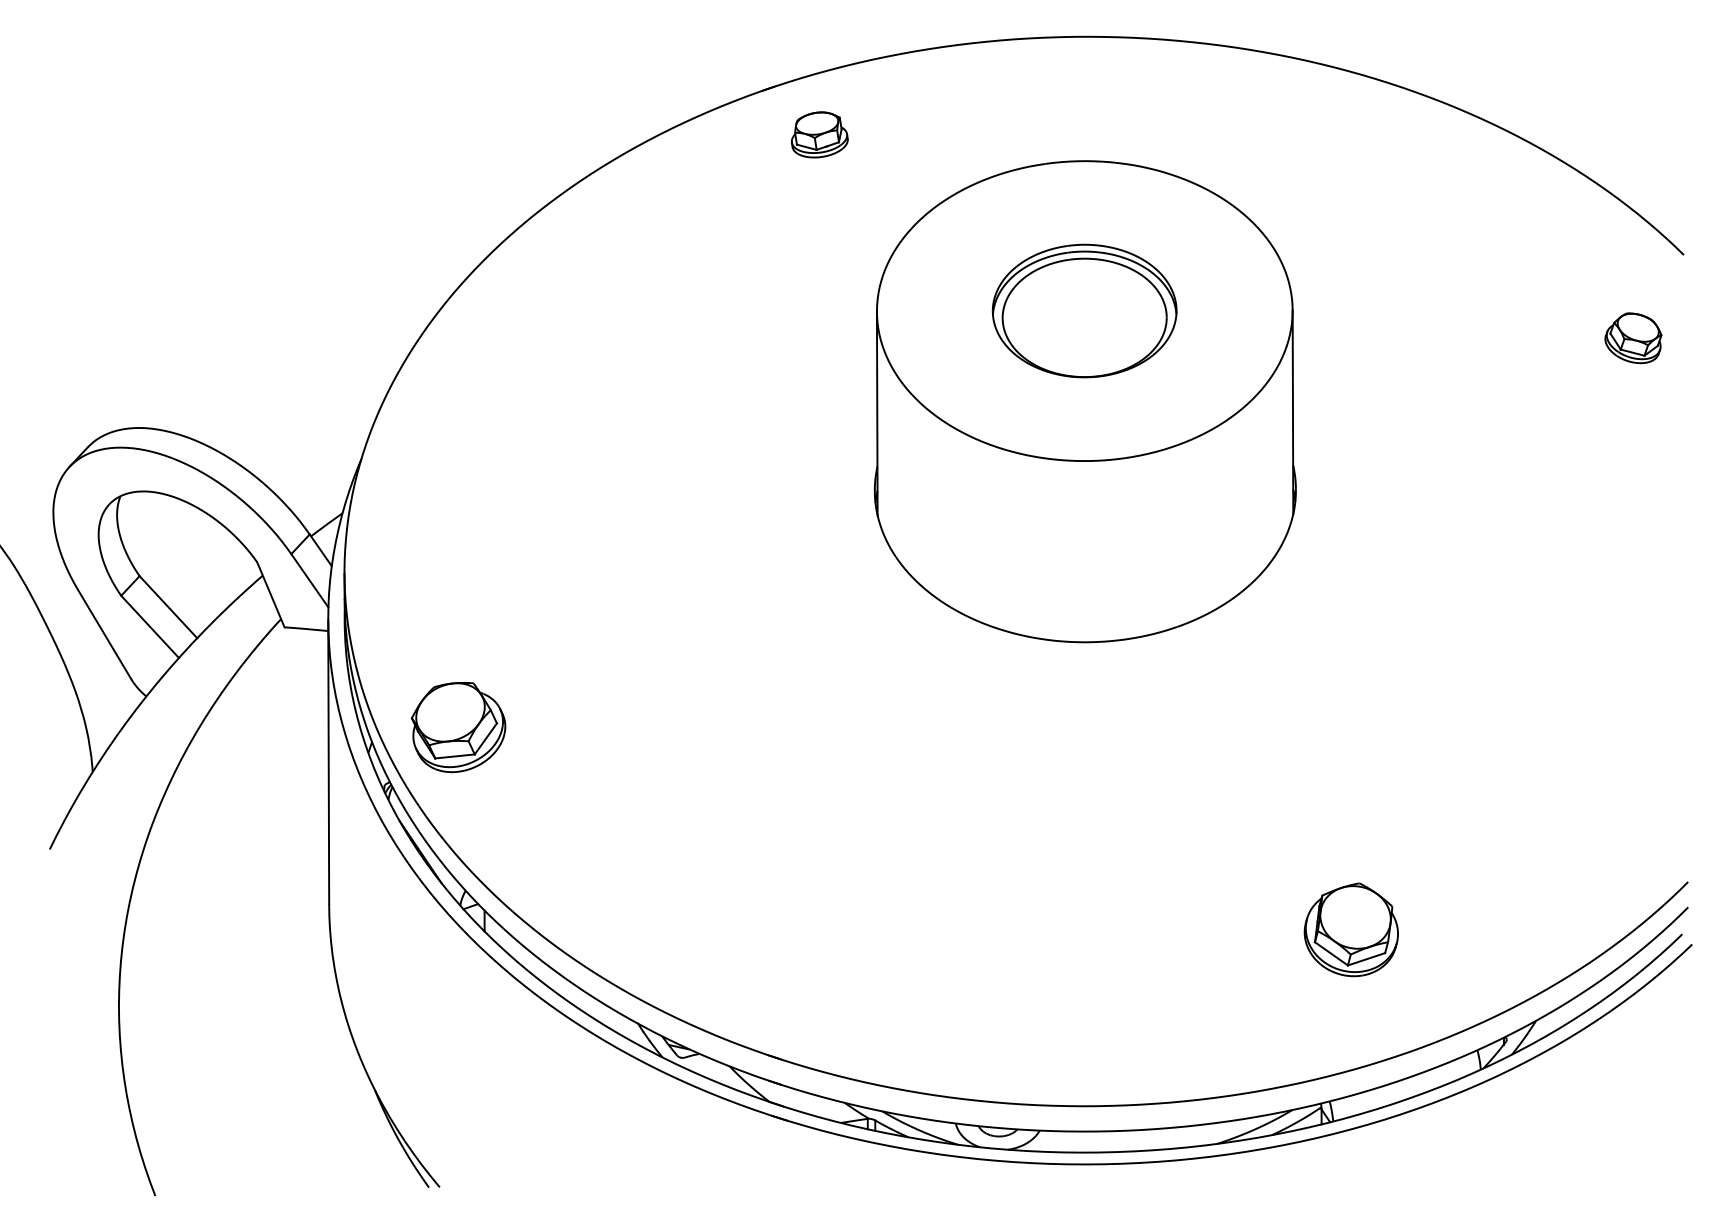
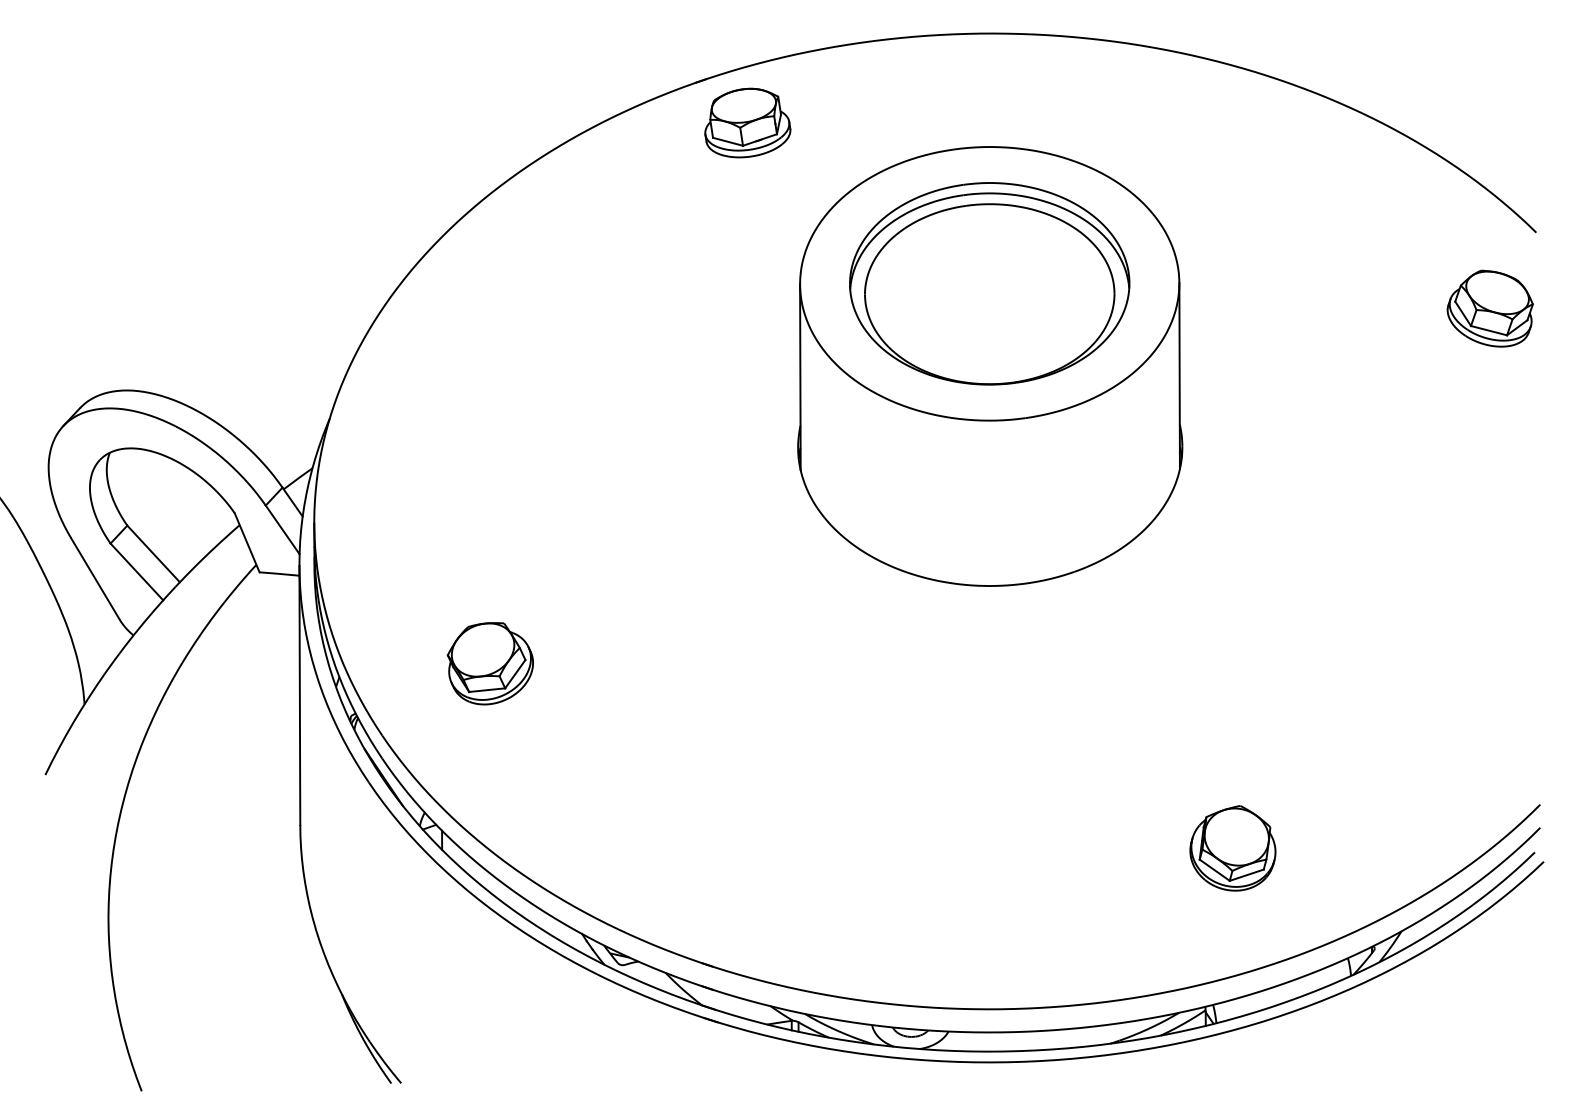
part: (819, 134) -> (747, 122), size x1.67
part: (1084, 310) -> (989, 283), size x1.67
part: (1633, 337) -> (1490, 307), size x1.67
part: (458, 727) -> (490, 663), moved

